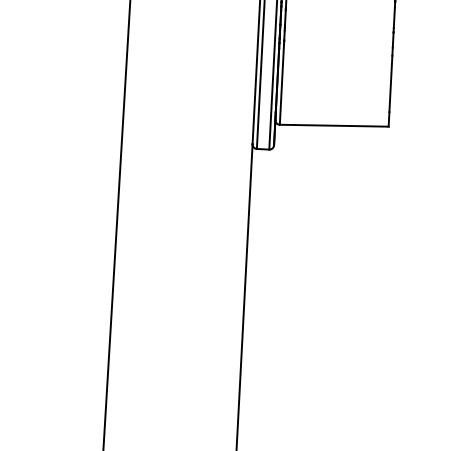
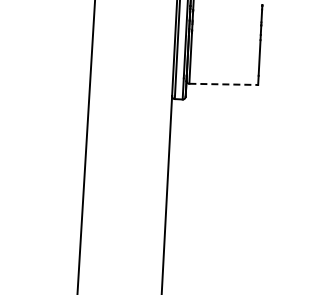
line: (335, 125) -> (224, 84), solid -> dashed

